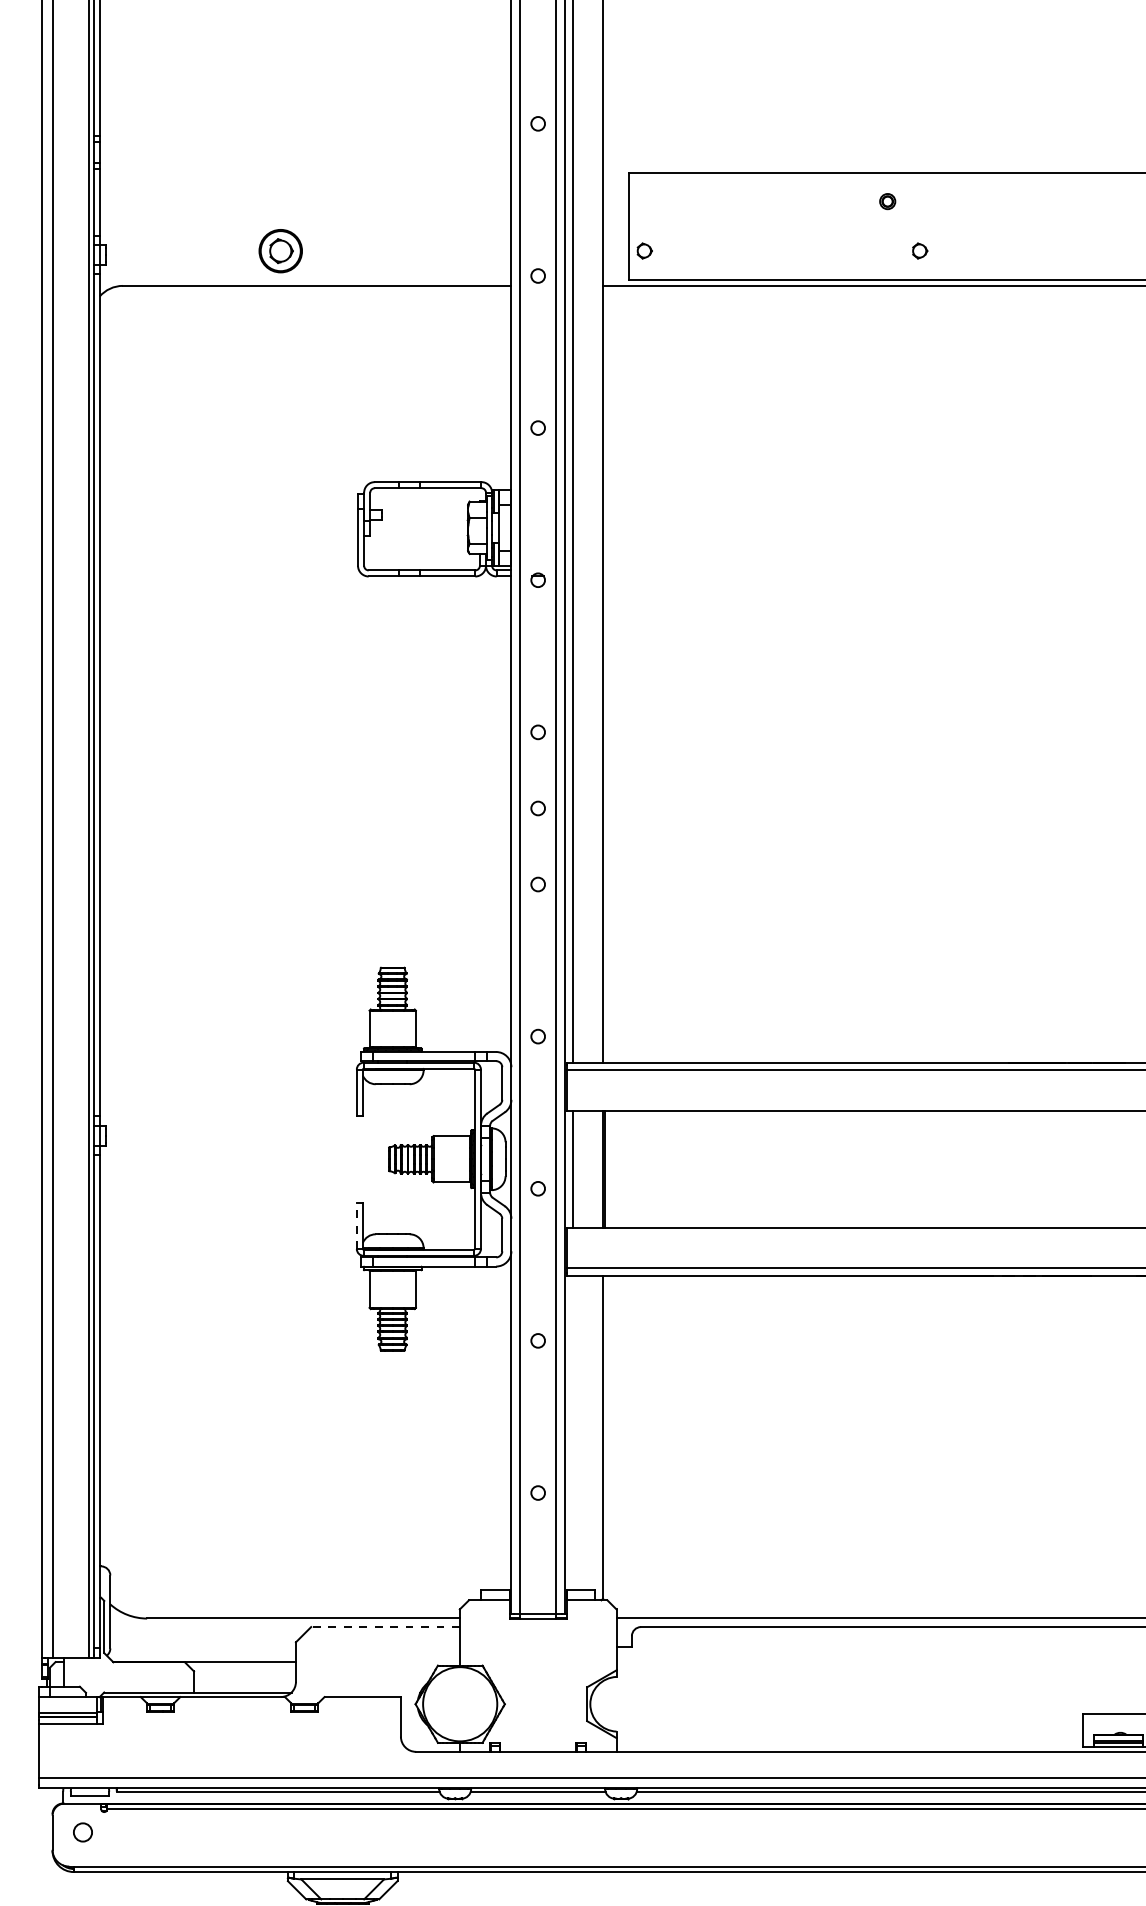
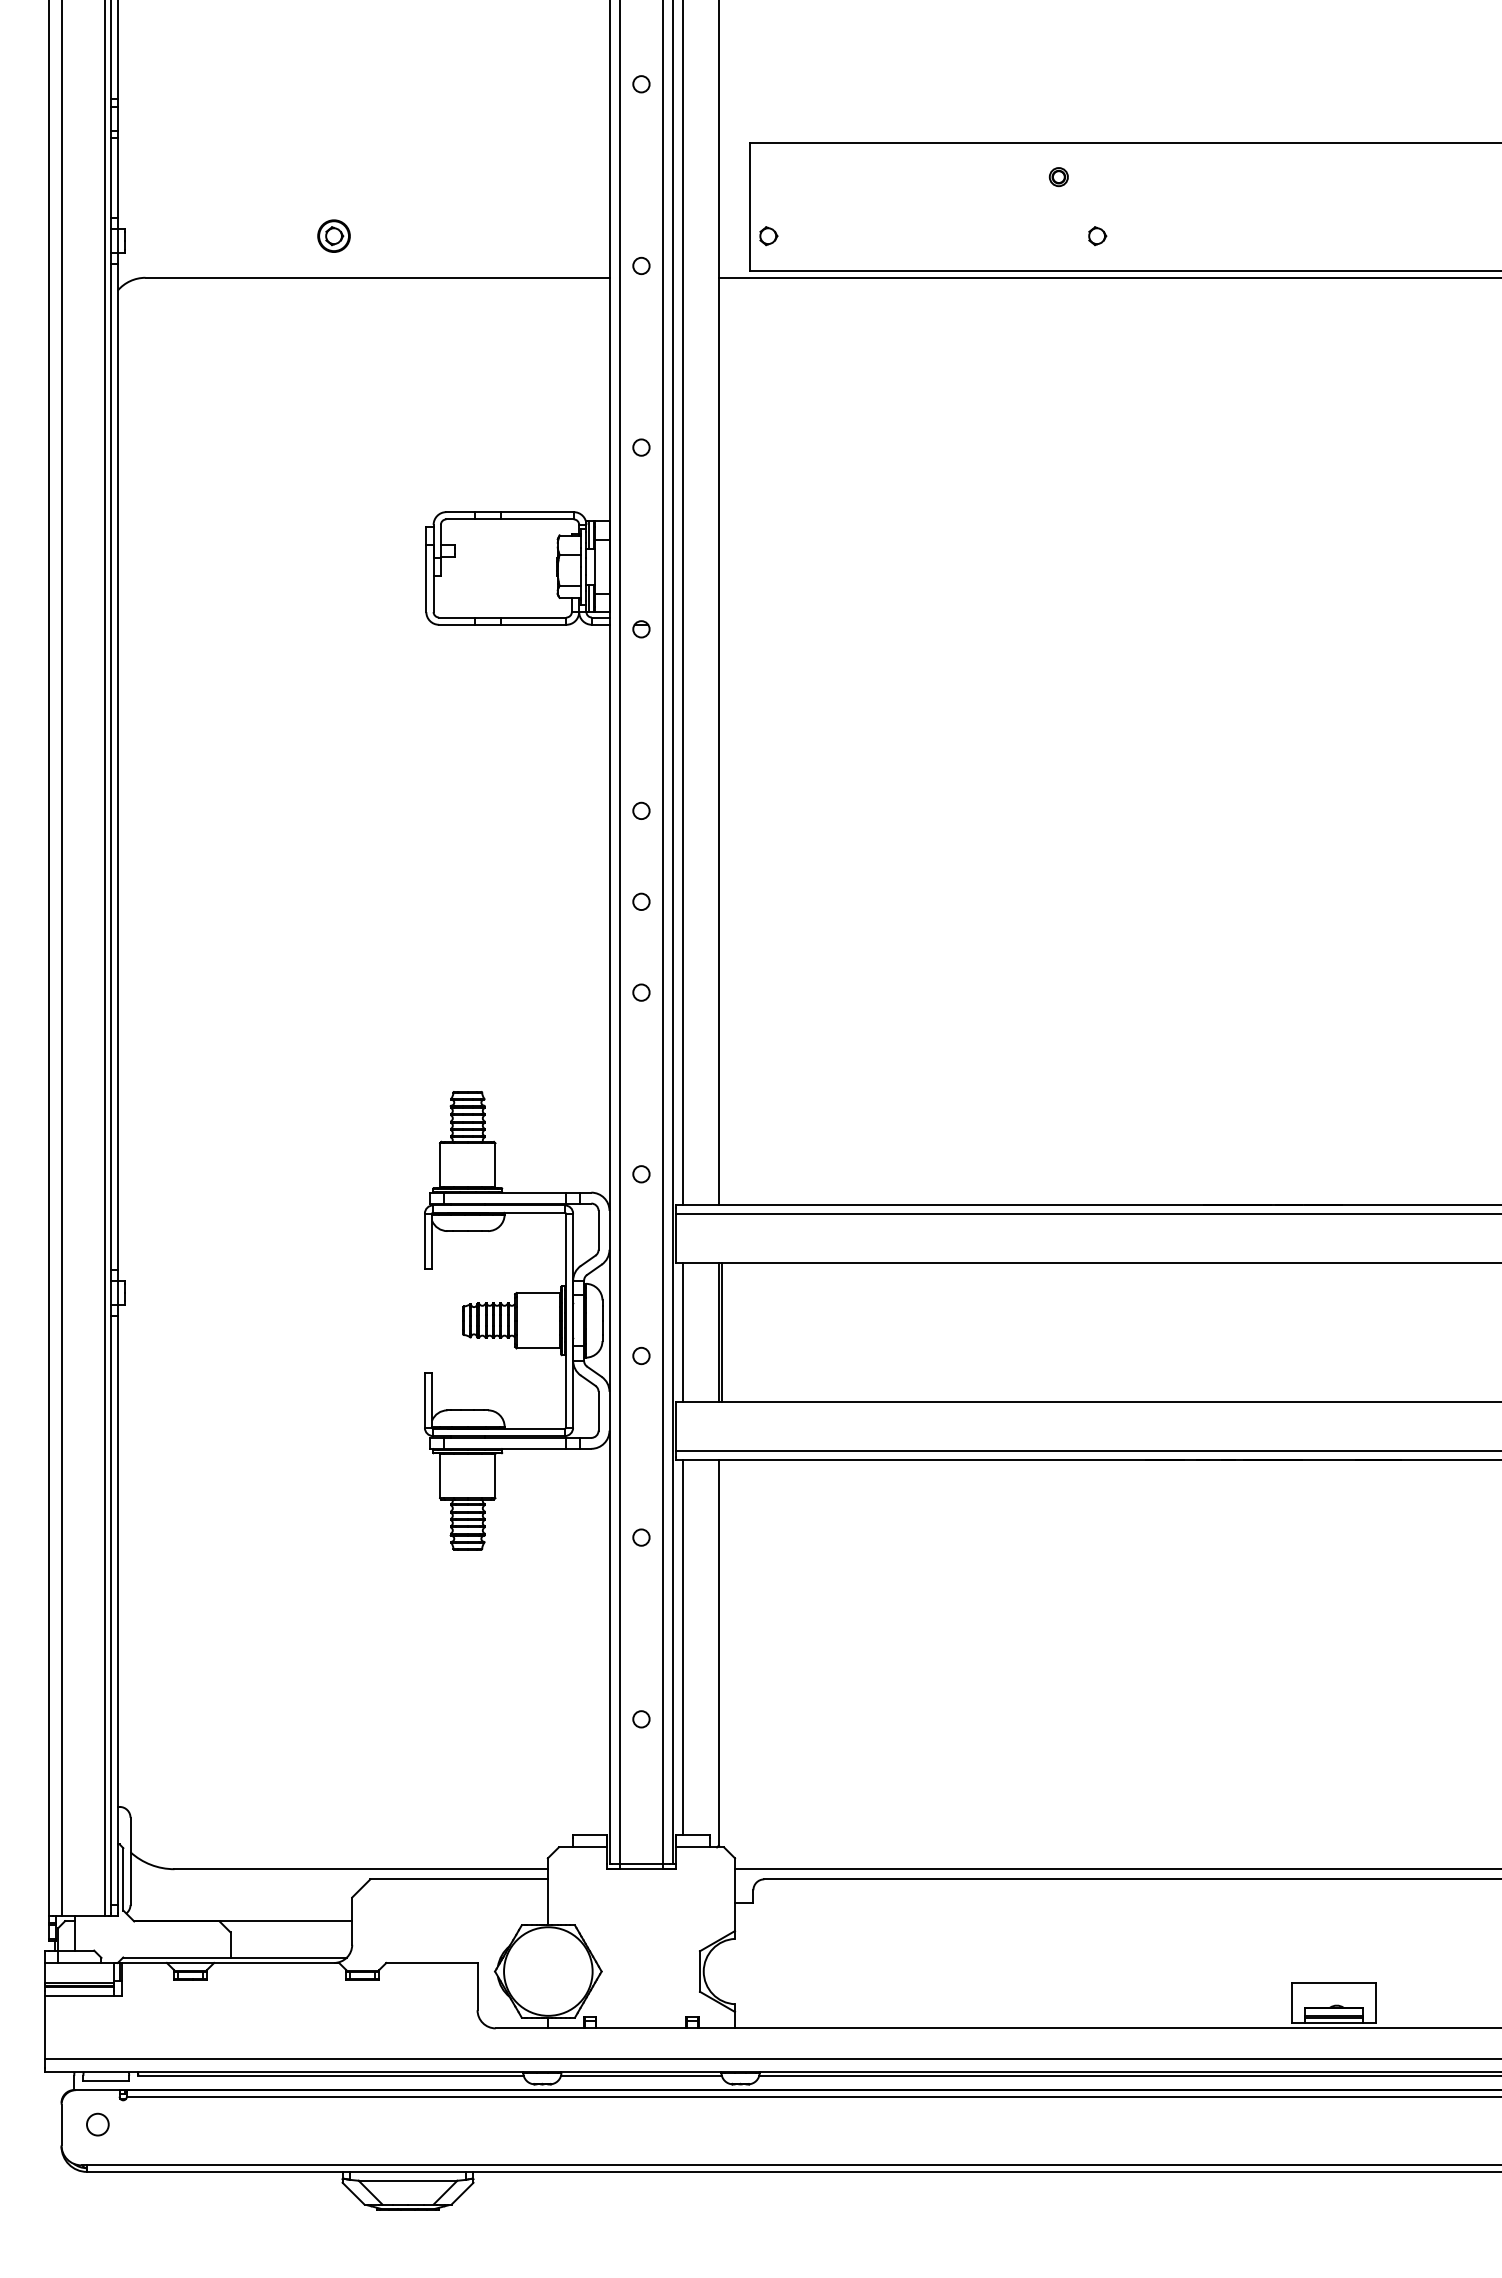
part: (280, 250) -> (333, 235), size x0.62
line: (356, 1226) -> (424, 1400), dashed -> solid
line: (572, 1432) -> (682, 1646), added
line: (385, 1627) -> (459, 1879), dashed -> solid

